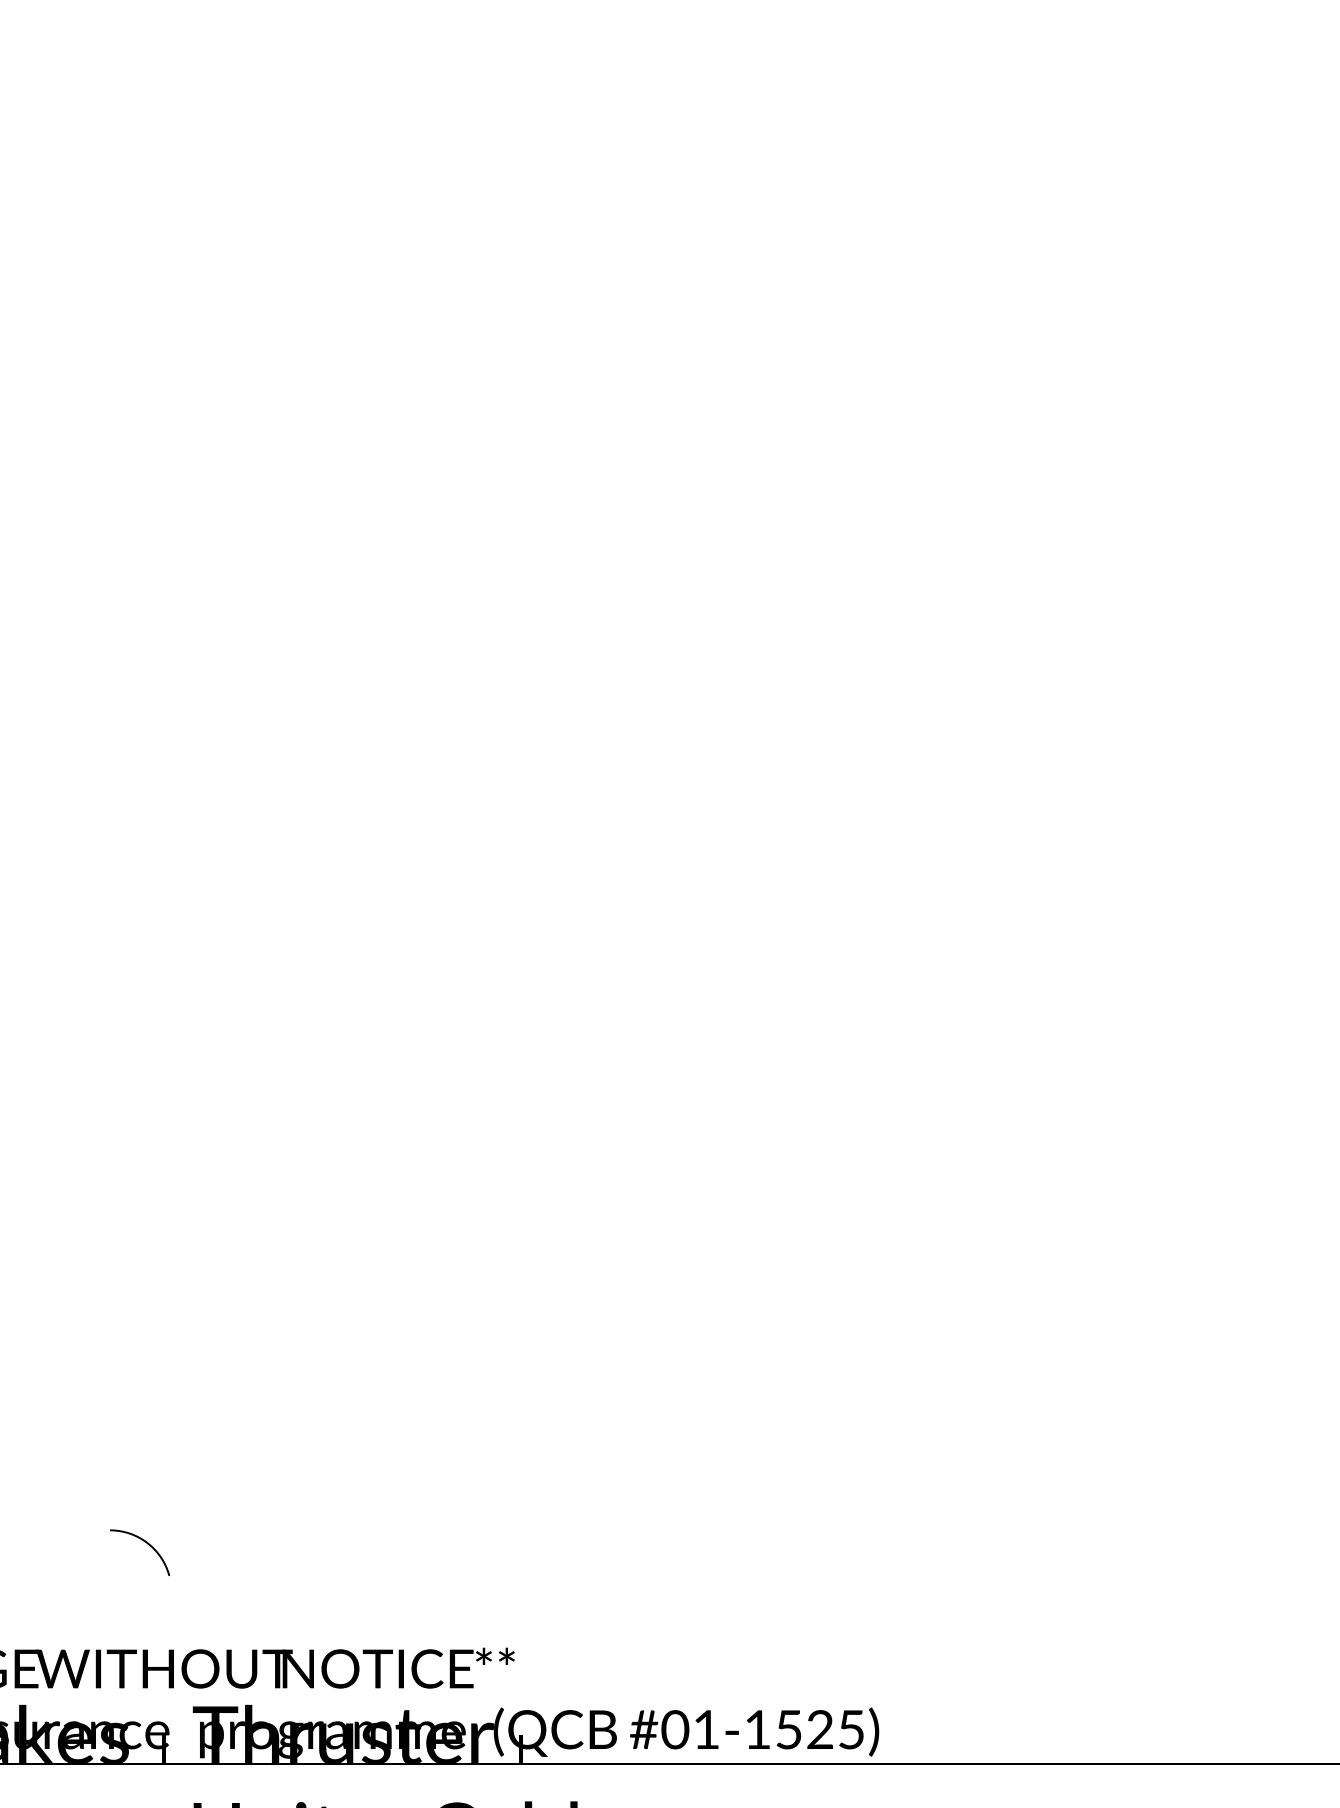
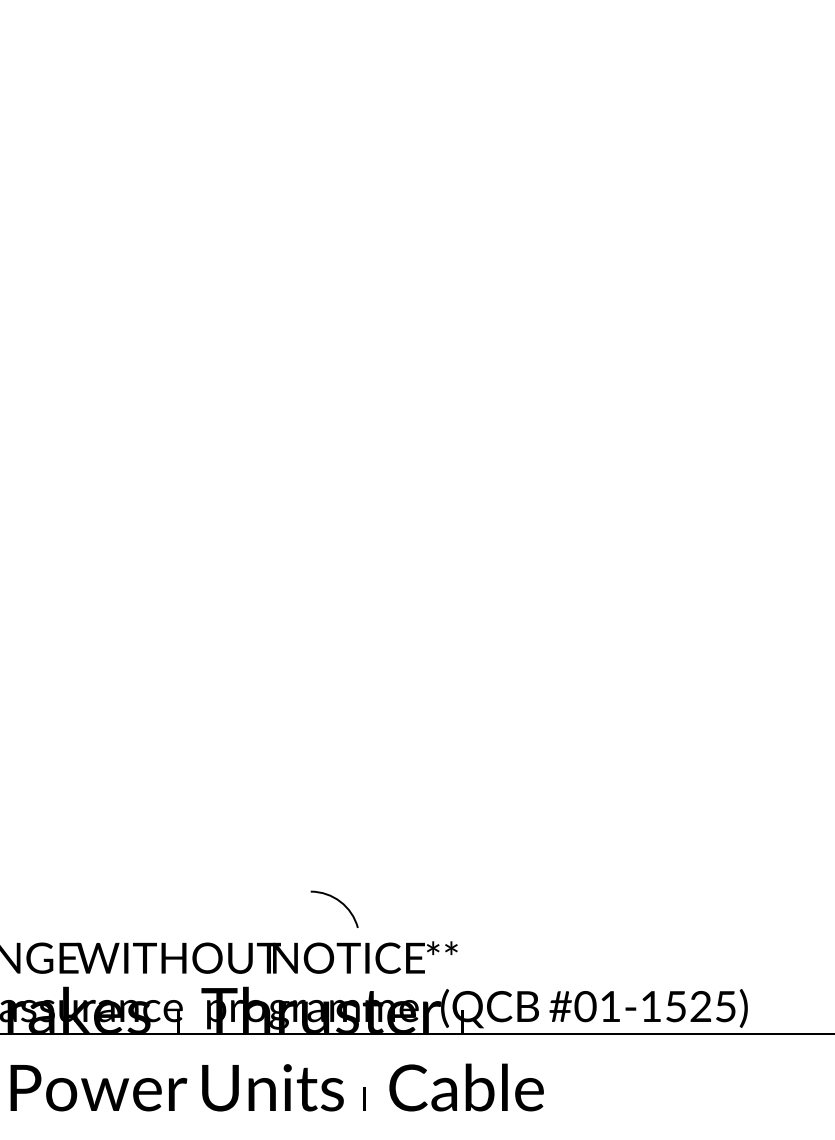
curve: (147, 1544) -> (340, 902), moved

